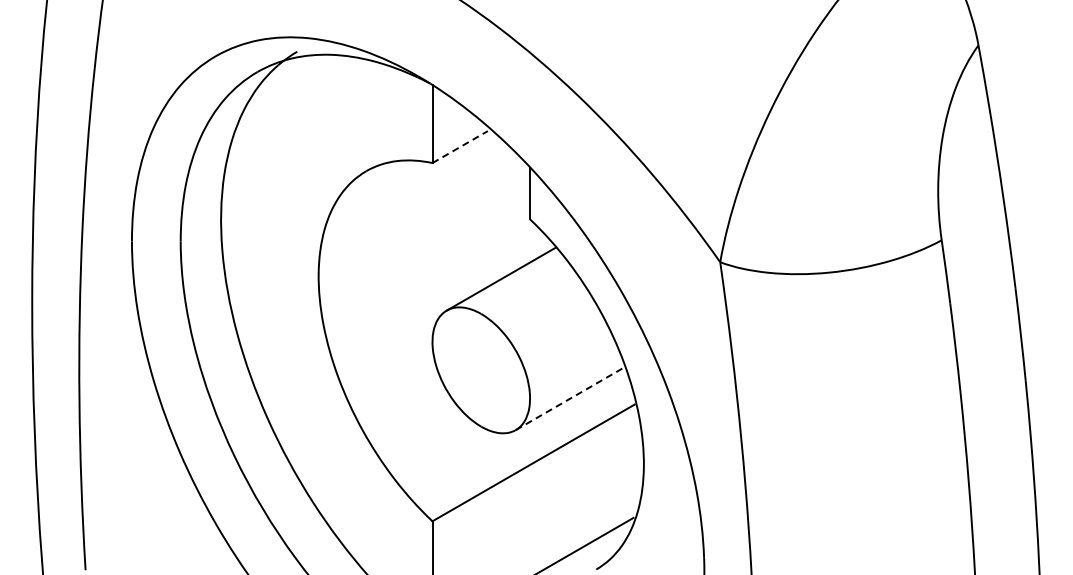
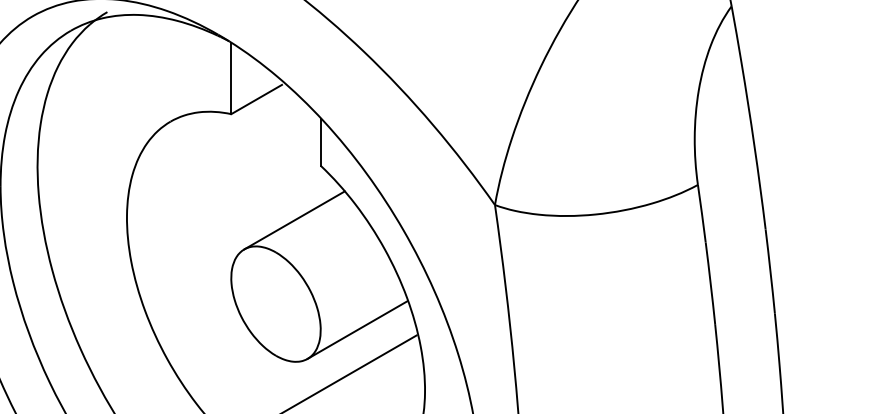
line: (460, 147) -> (256, 99), dashed -> solid
line: (570, 398) -> (357, 329), dashed -> solid

